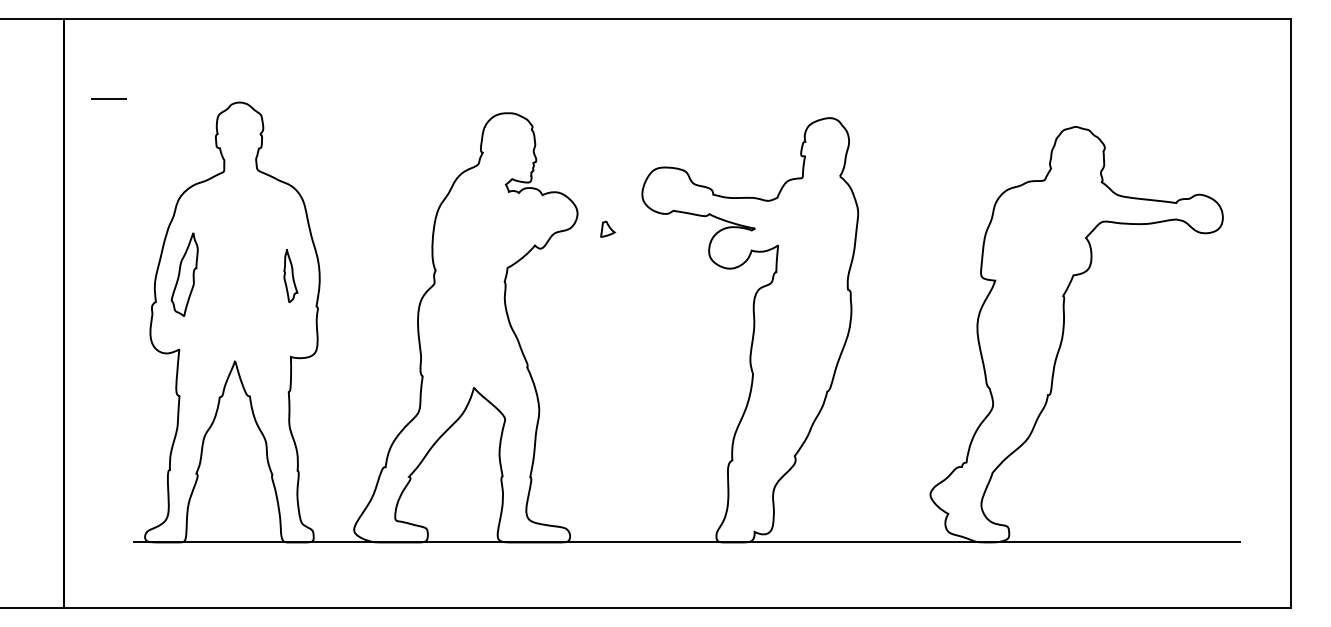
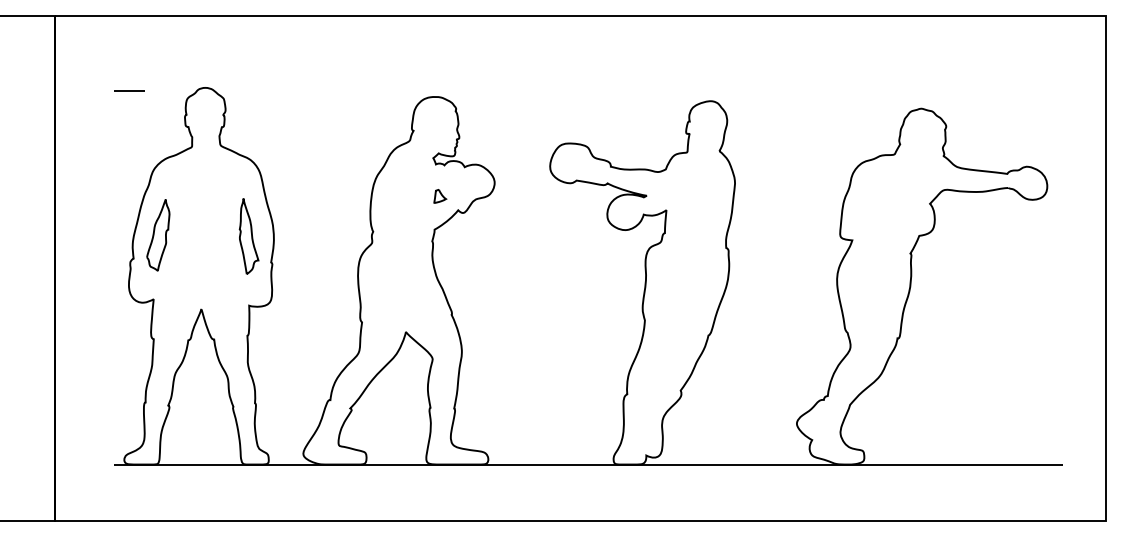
line: (108, 98) -> (129, 91), moved
part: (608, 228) -> (440, 195), moved
part: (290, 275) -> (248, 235), size x1.67

